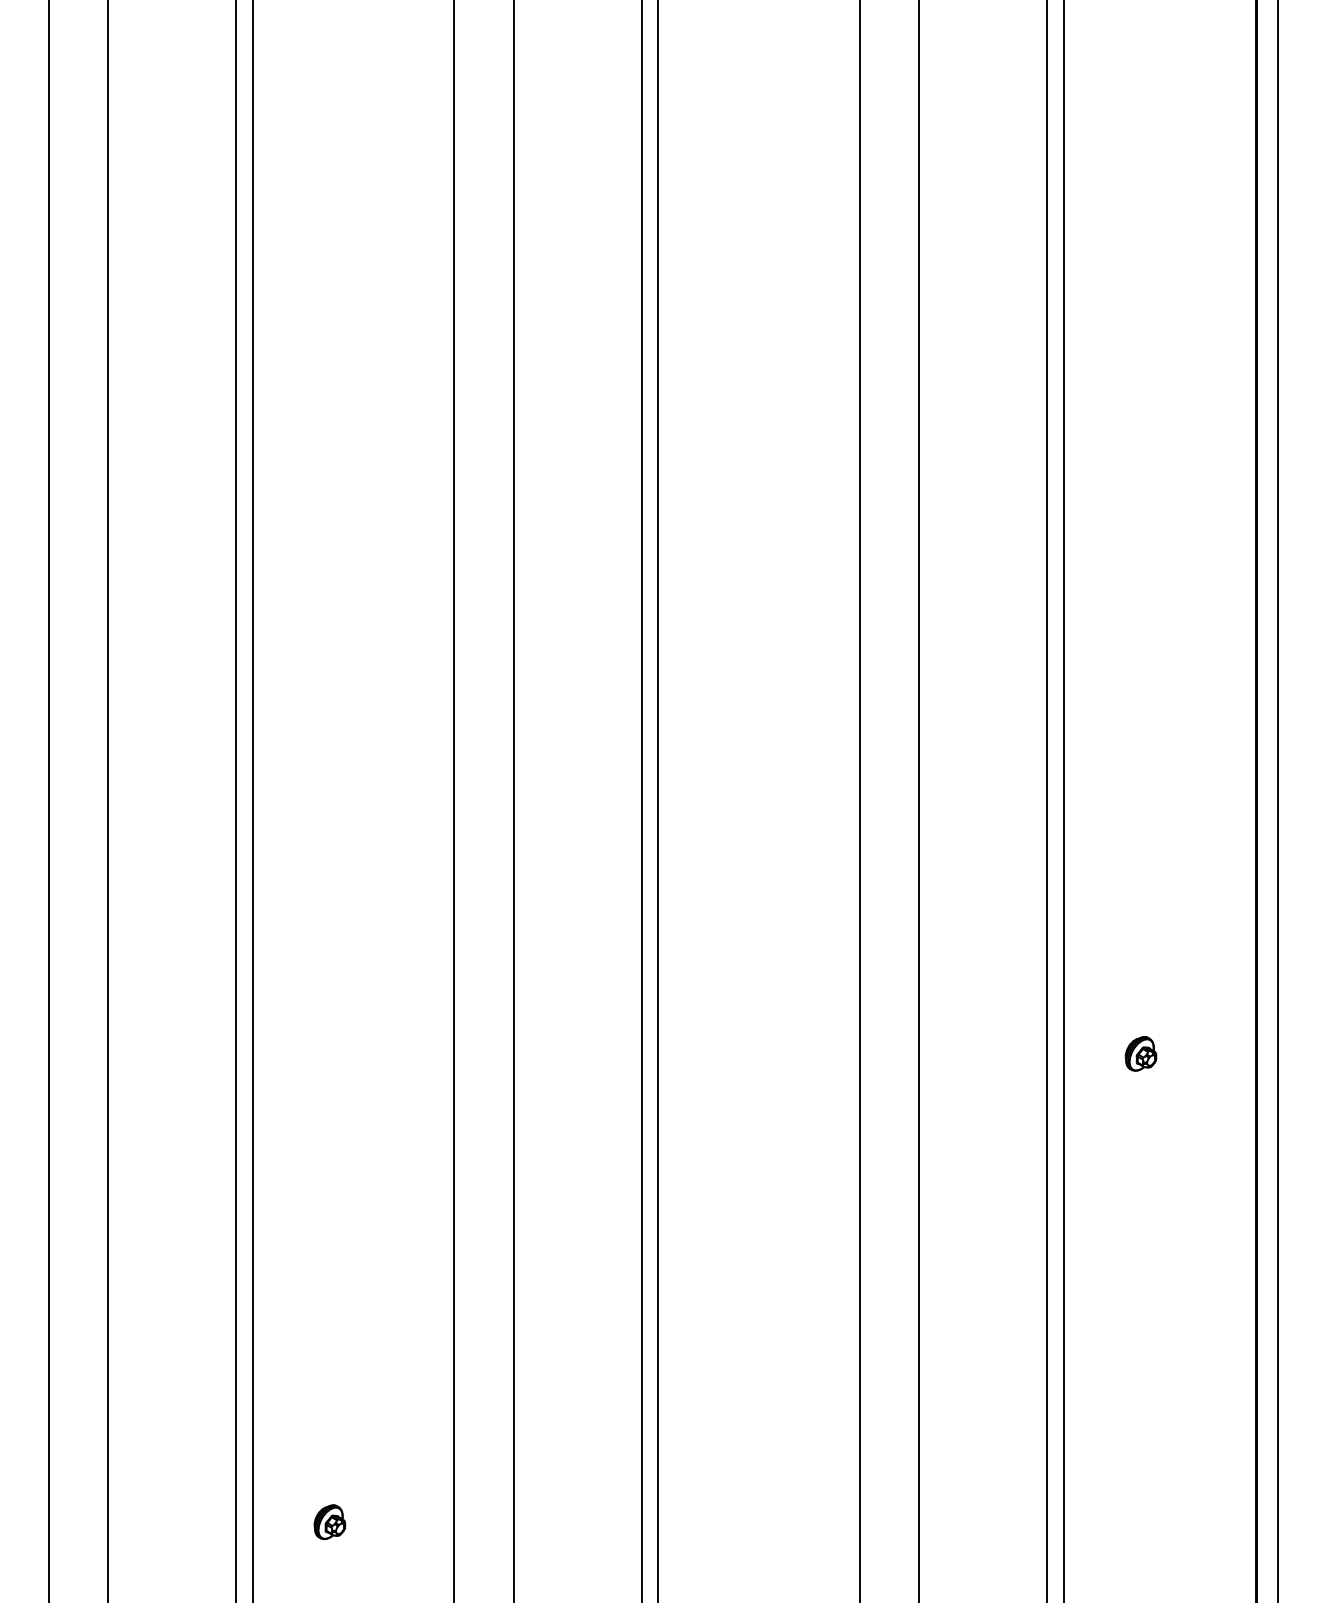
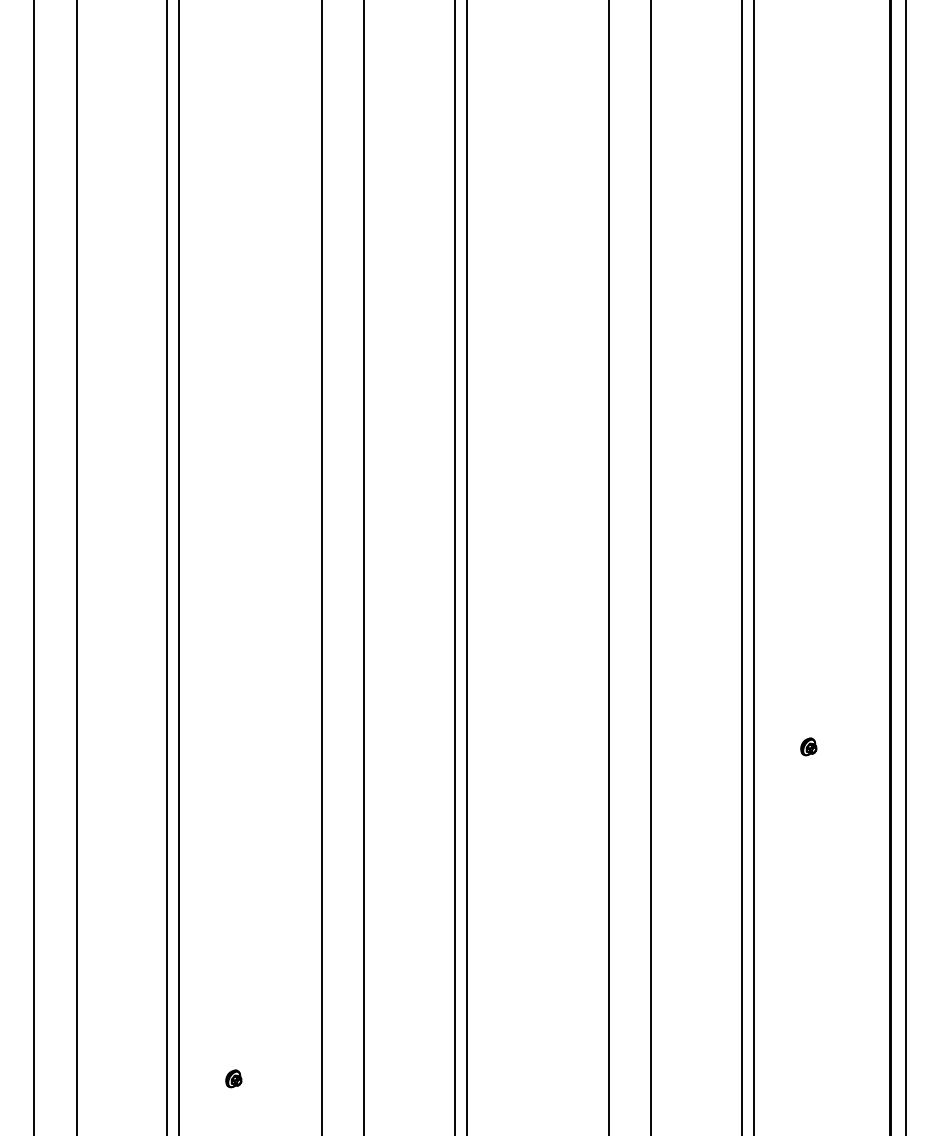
part: (1140, 1053) -> (808, 746), size x0.7
part: (329, 1521) -> (233, 1078), size x0.7

